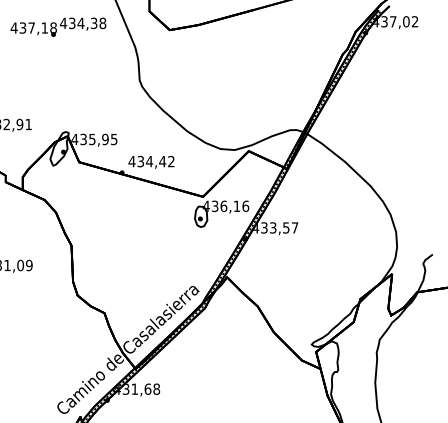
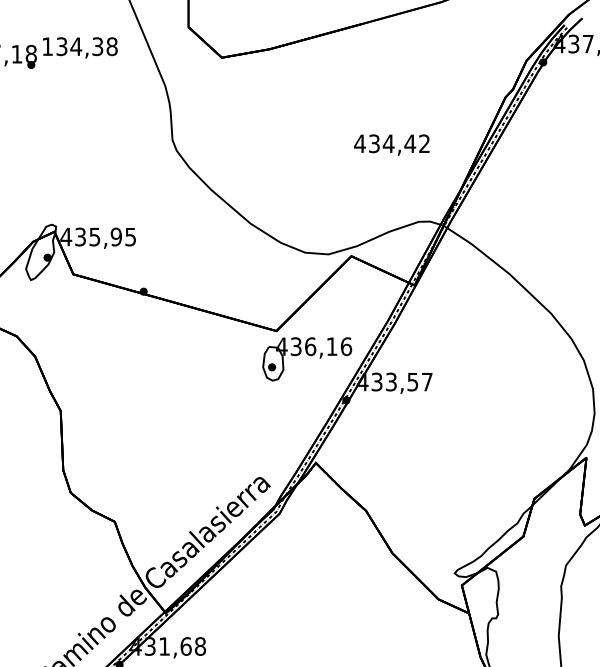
text: (63, 22) -> (47, 45), 434,38 -> 134,38
text: (151, 161) -> (391, 143), moved

